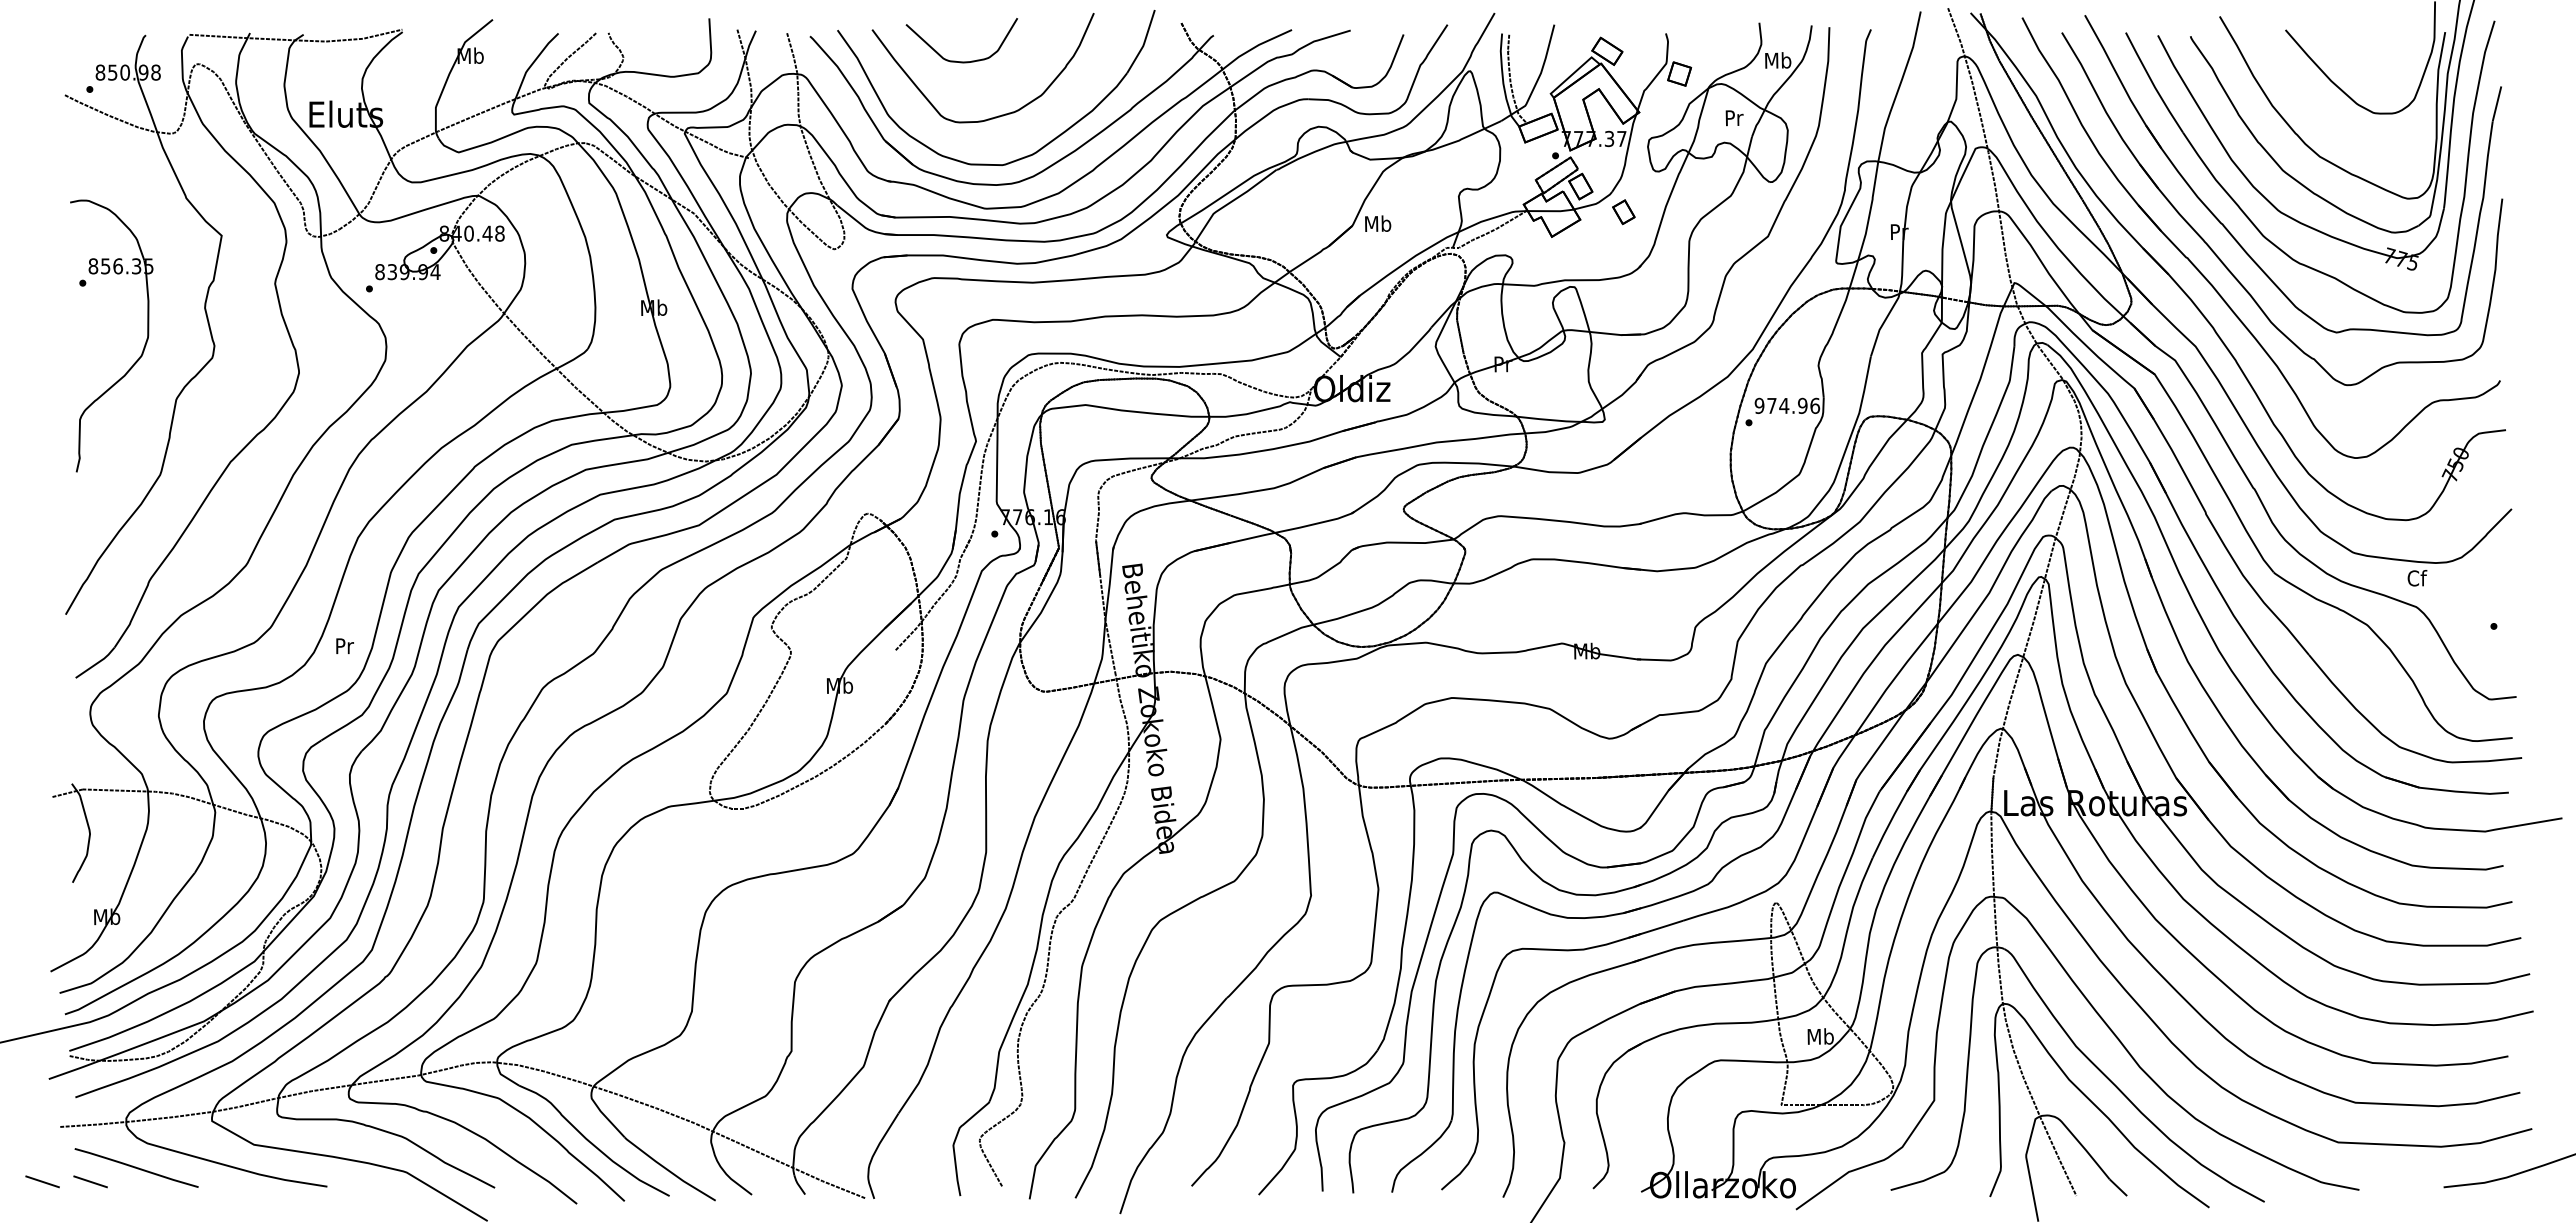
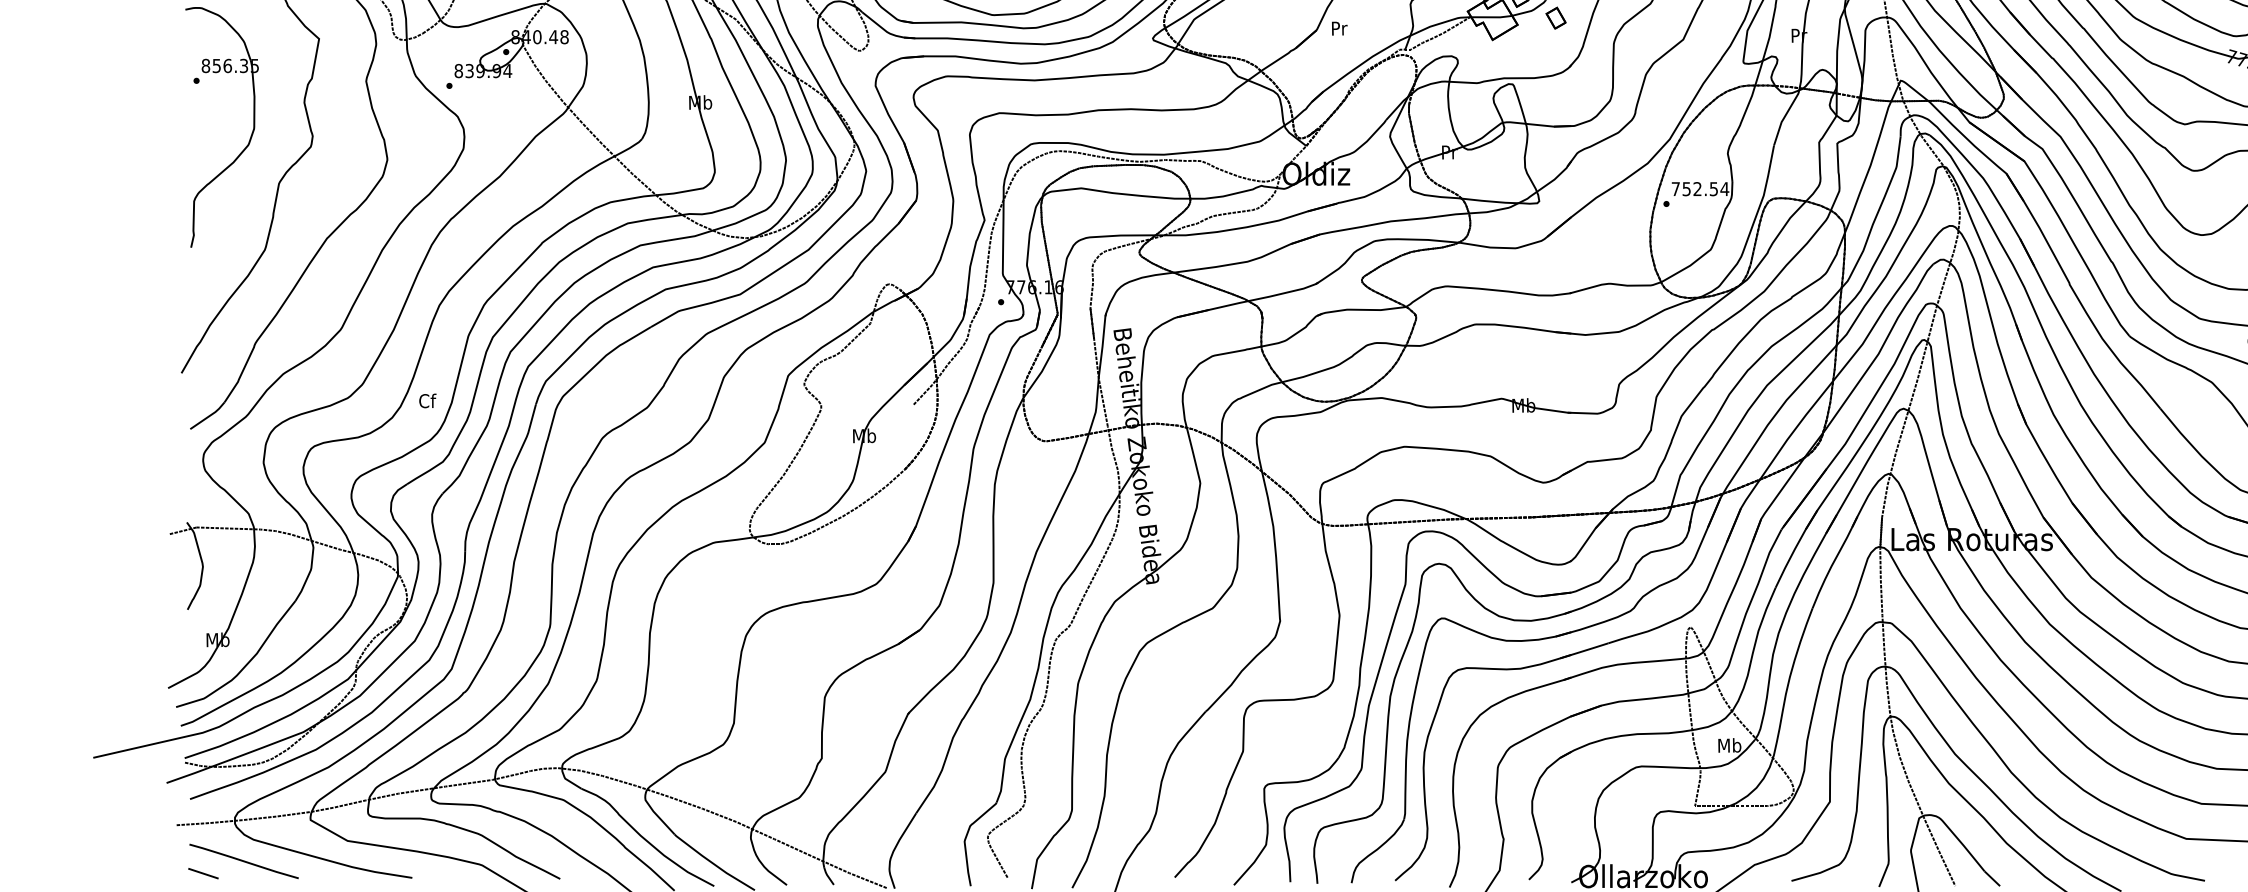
text: (1378, 223) -> (1339, 28), Mb -> Pr
text: (1787, 405) -> (1700, 188), 974.96 -> 752.54
text: (344, 645) -> (427, 400), Pr -> Cf
line: (42, 1181) -> (161, 873), removed

